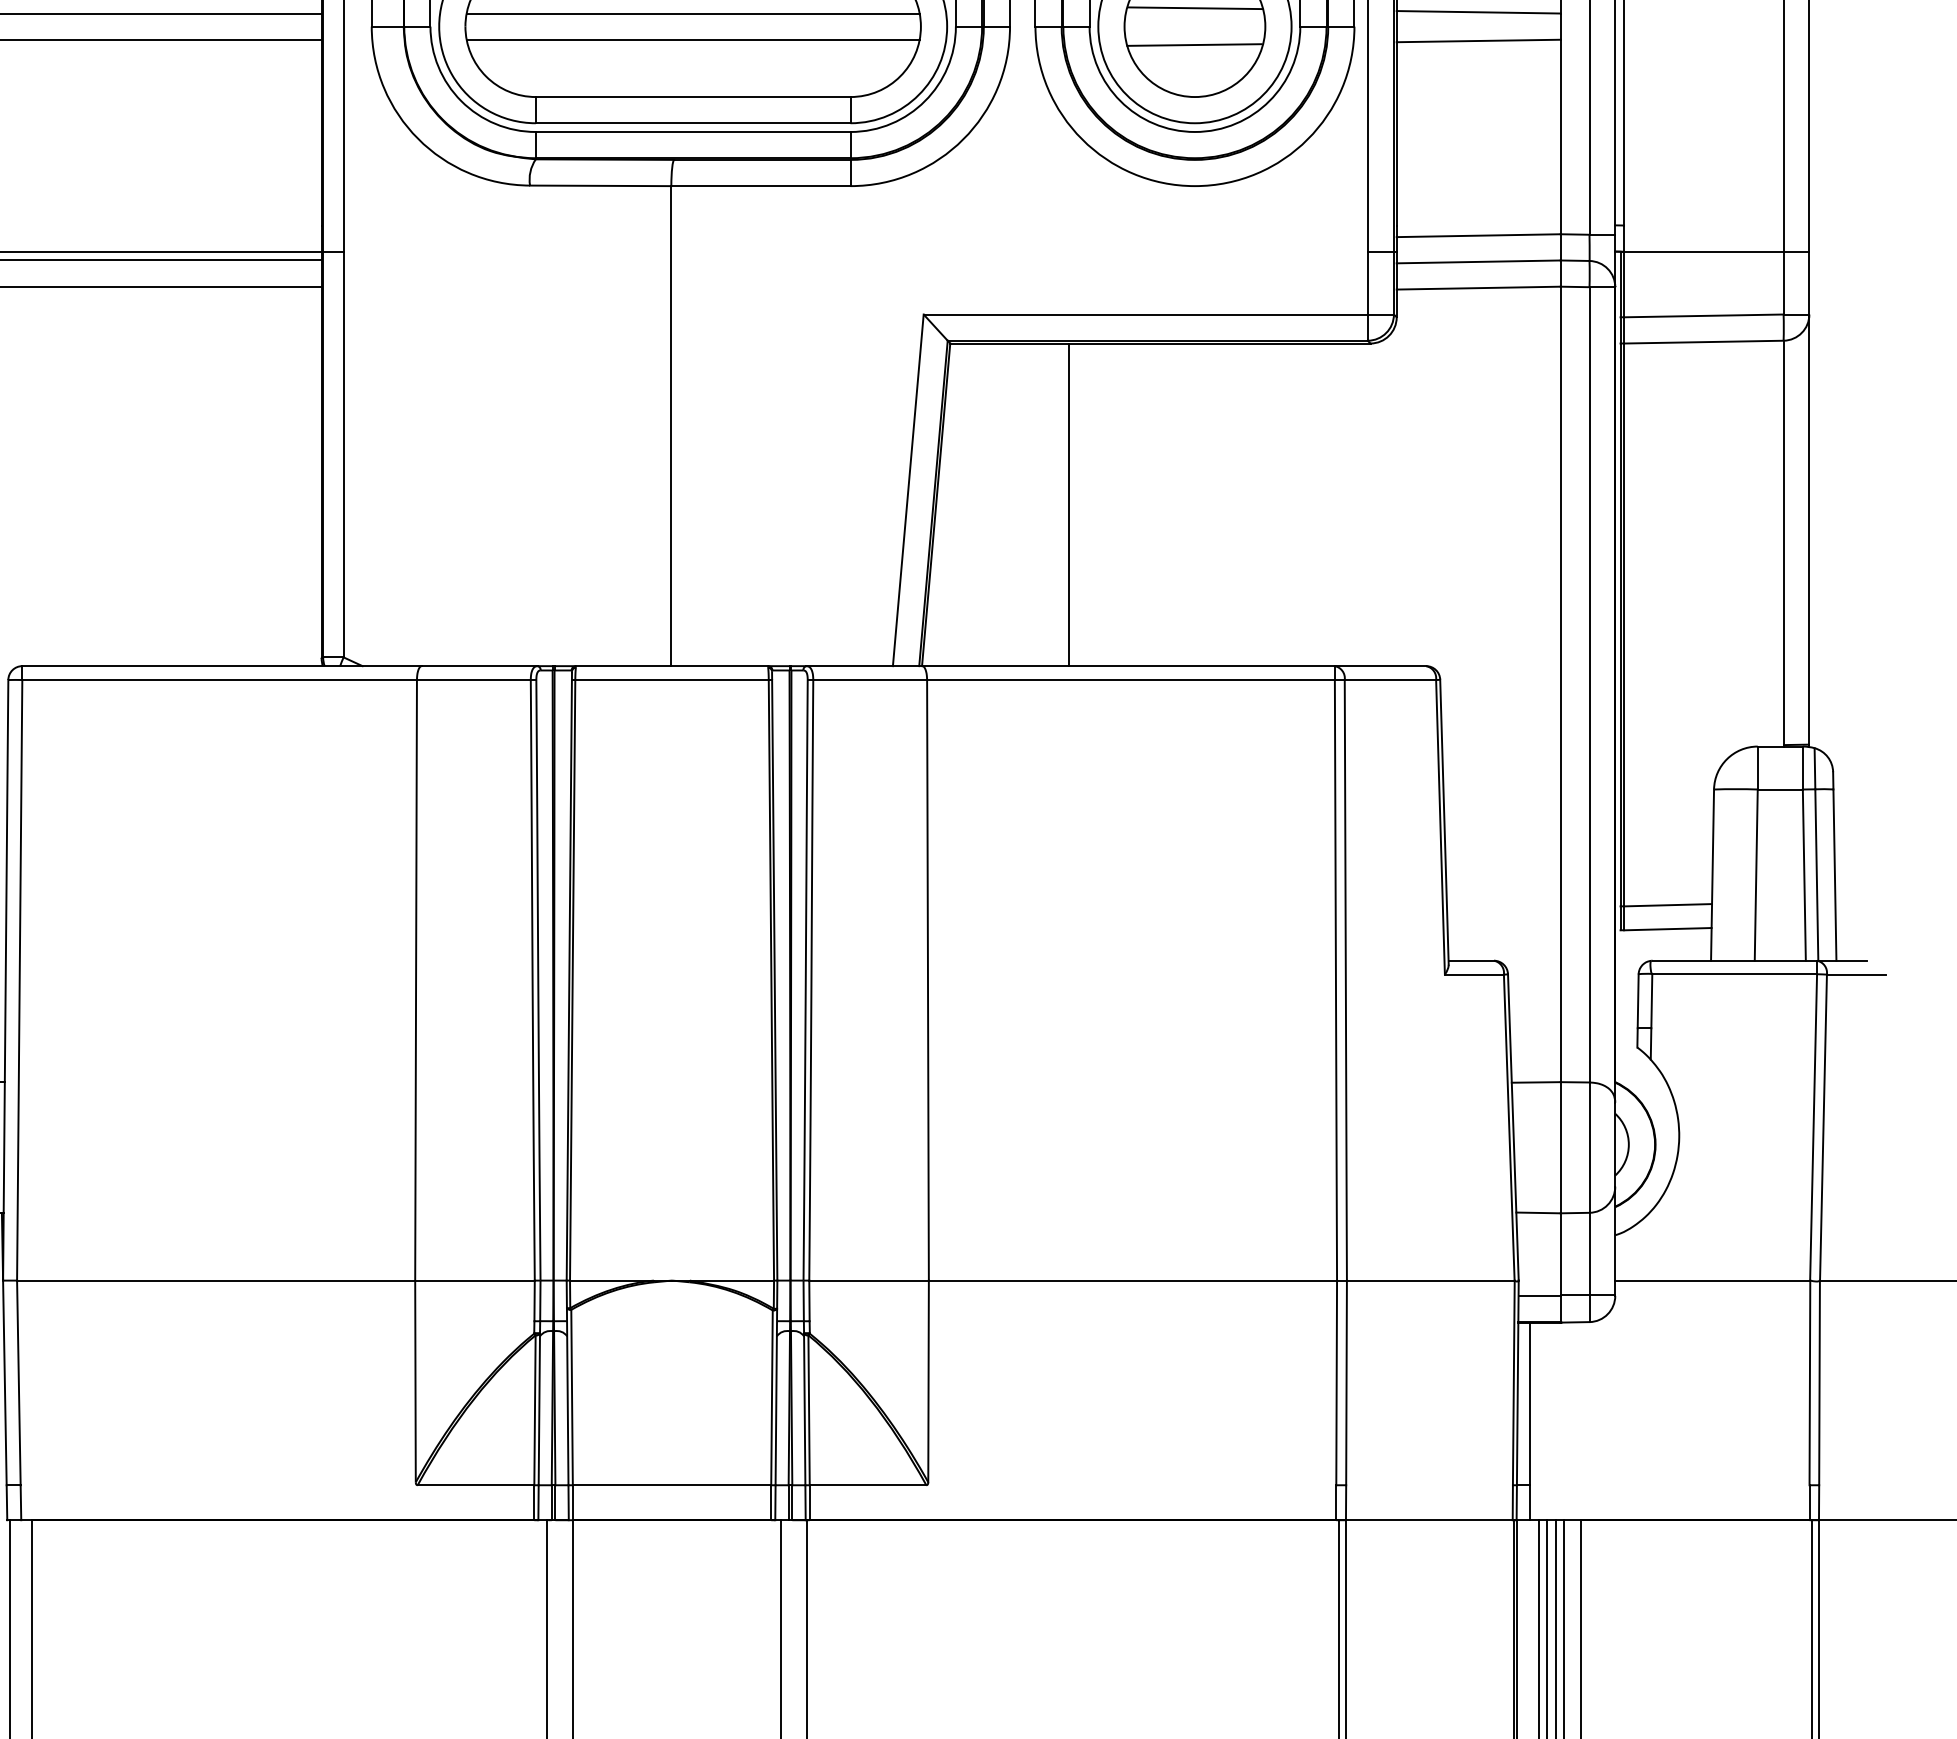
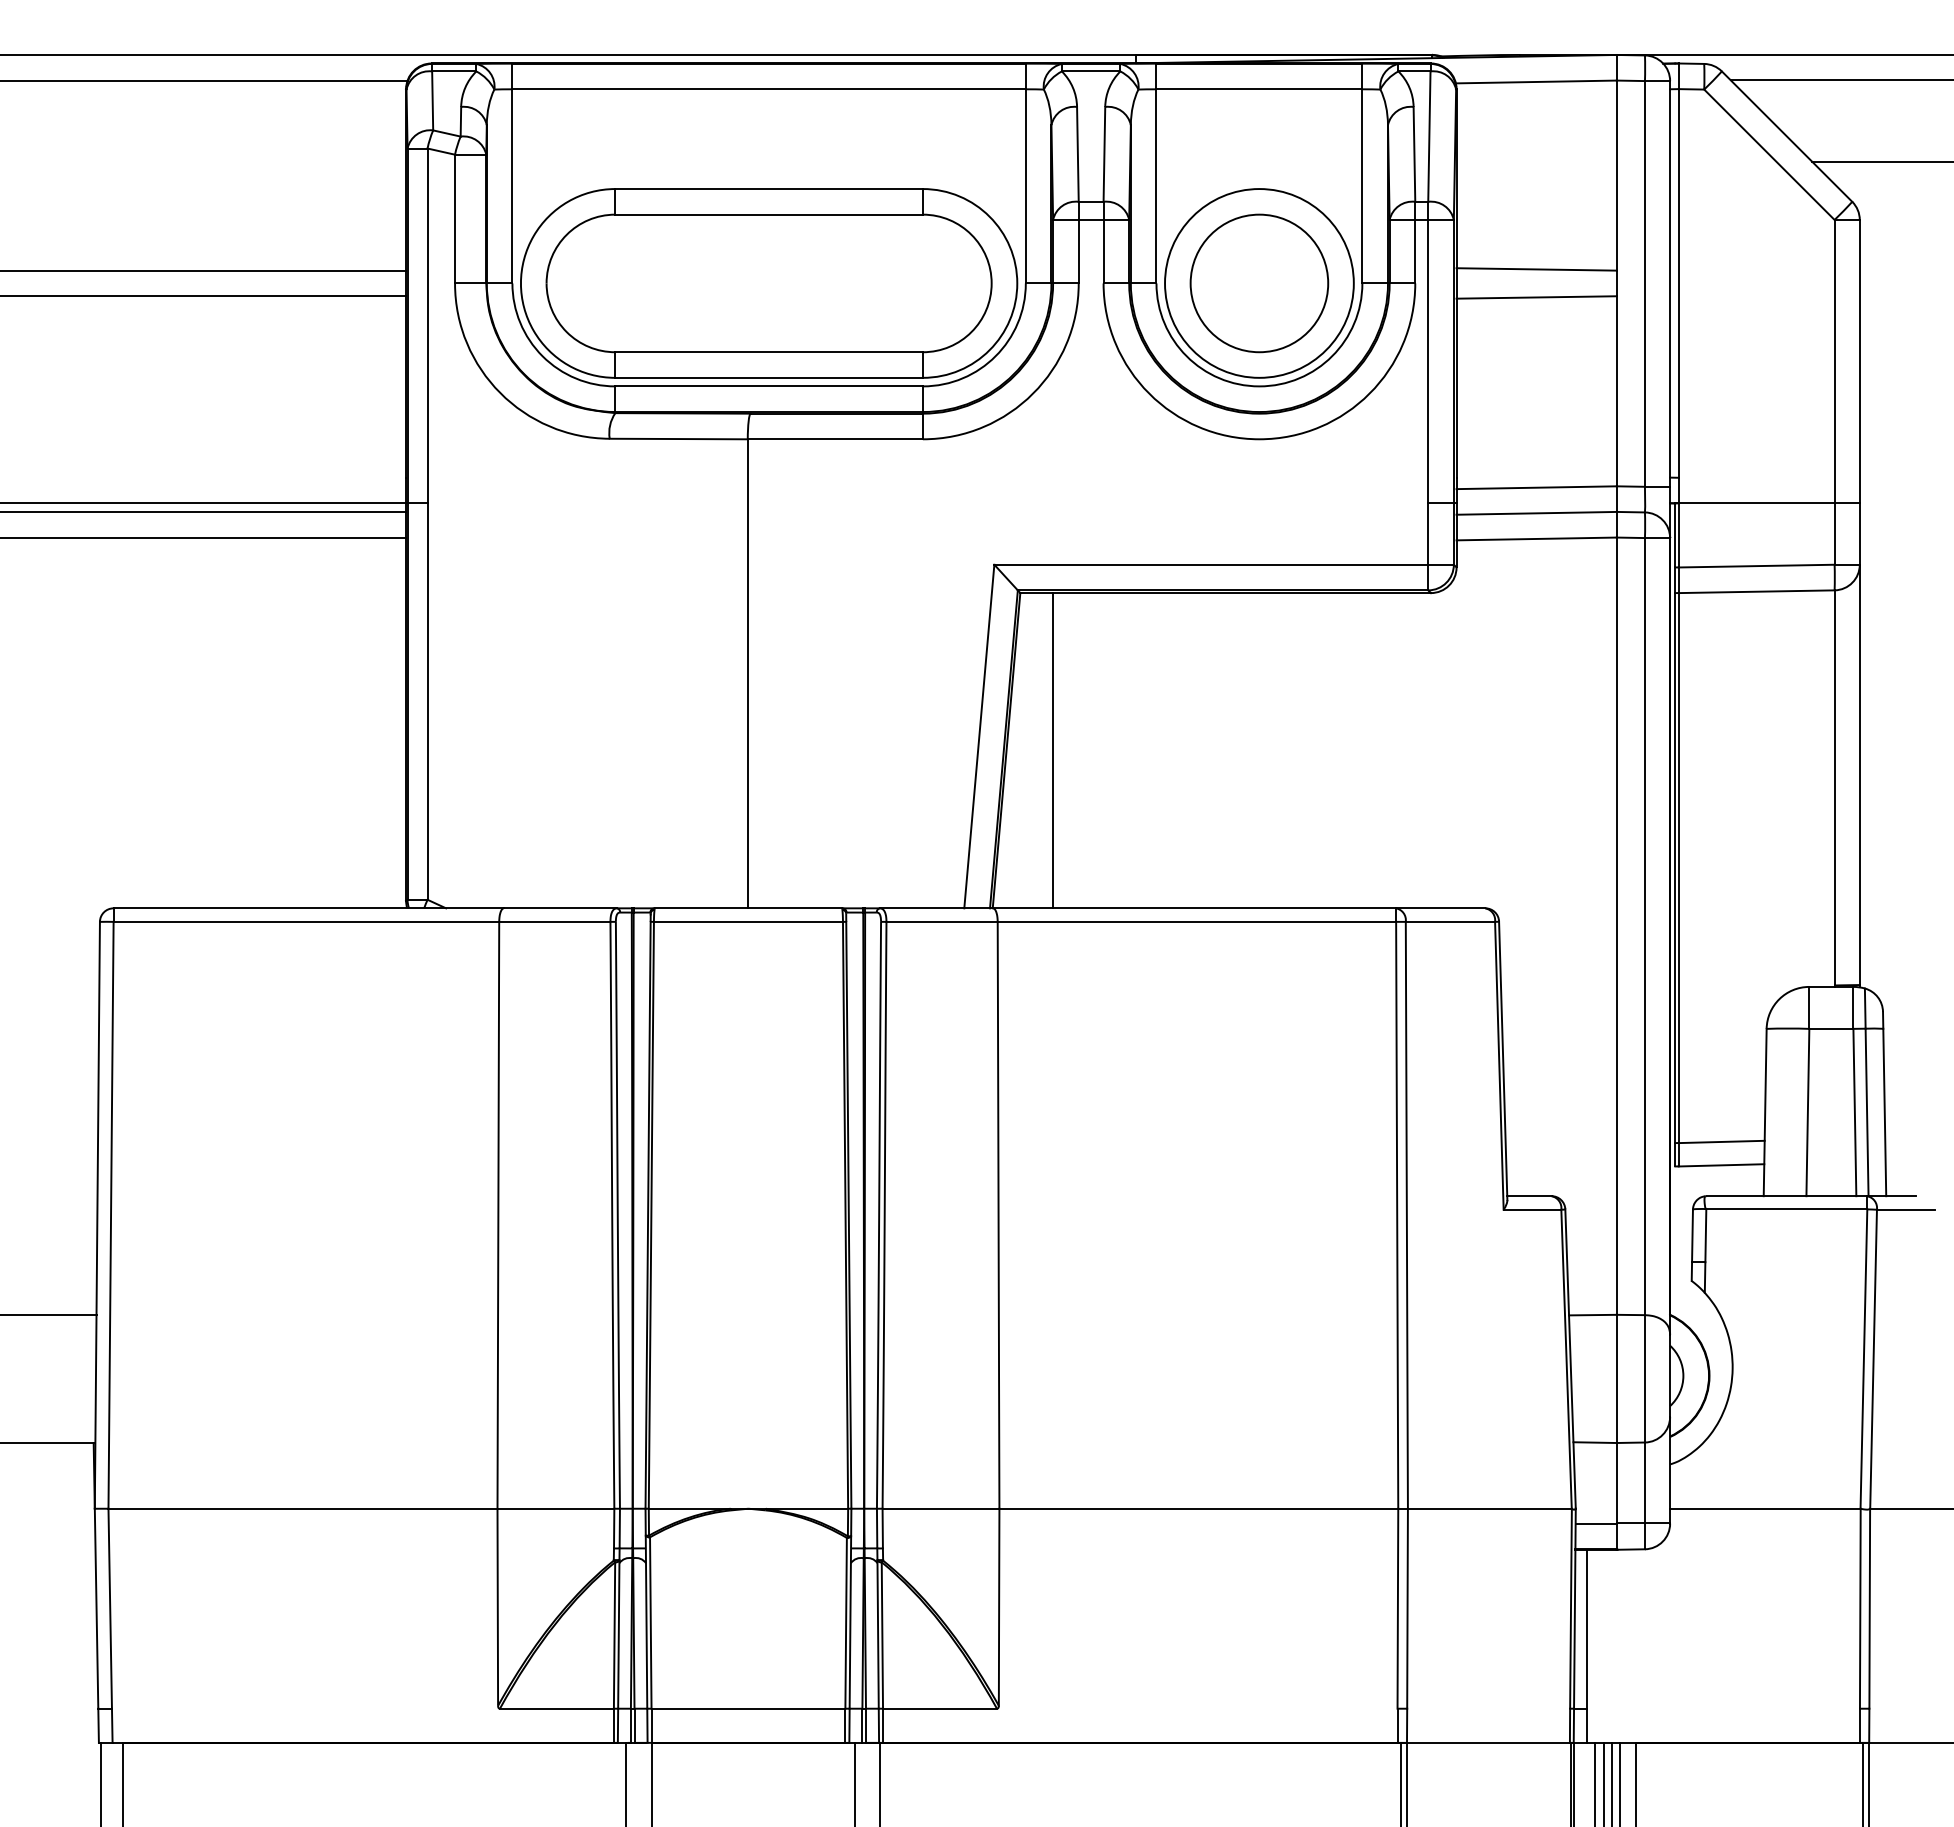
line: (1195, 8) -> (1259, 265), removed
line: (692, 13) -> (768, 270), removed
line: (692, 39) -> (768, 296), removed
line: (1194, 45) -> (1258, 301), removed
line: (1069, 504) -> (1053, 750), moved

